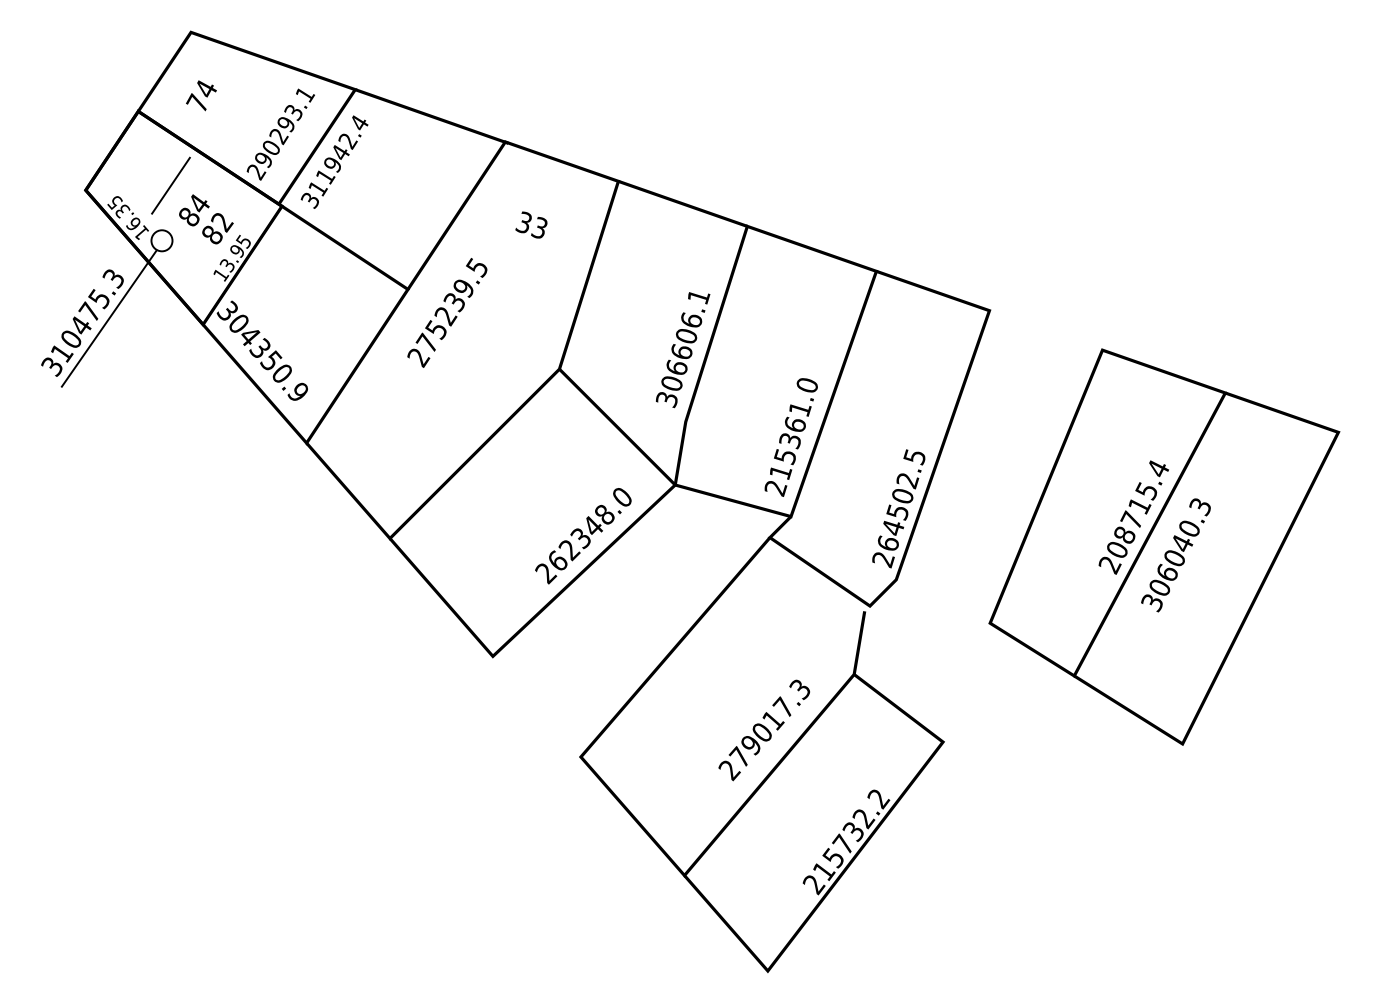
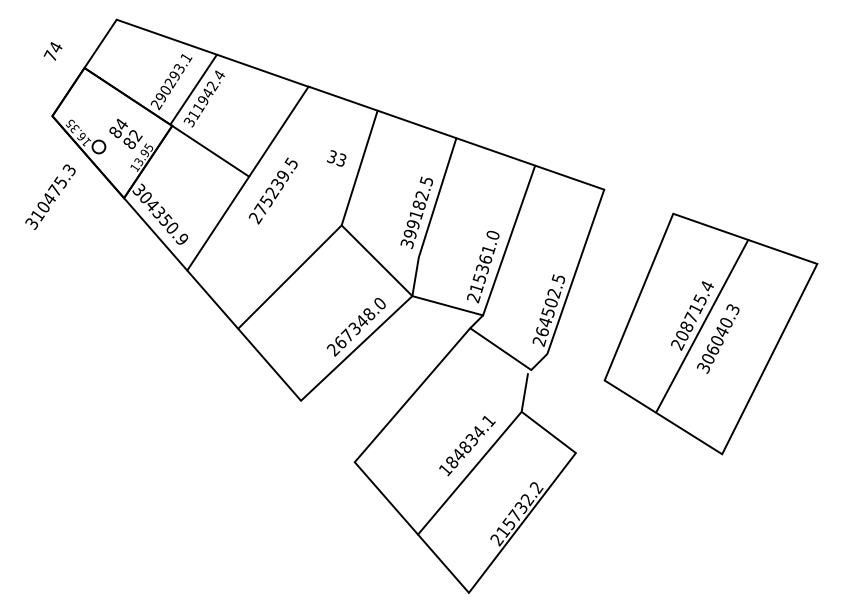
text: (200, 95) -> (52, 51), moved
line: (169, 185) -> (103, 113), removed
text: (531, 225) -> (336, 158), moved
line: (108, 318) -> (66, 194), removed
text: (685, 339) -> (418, 207), 306606.1 -> 399182.5
text: (568, 549) -> (347, 335), 262348.0 -> 267348.0
text: (763, 729) -> (466, 445), 279017.3 -> 184834.1

